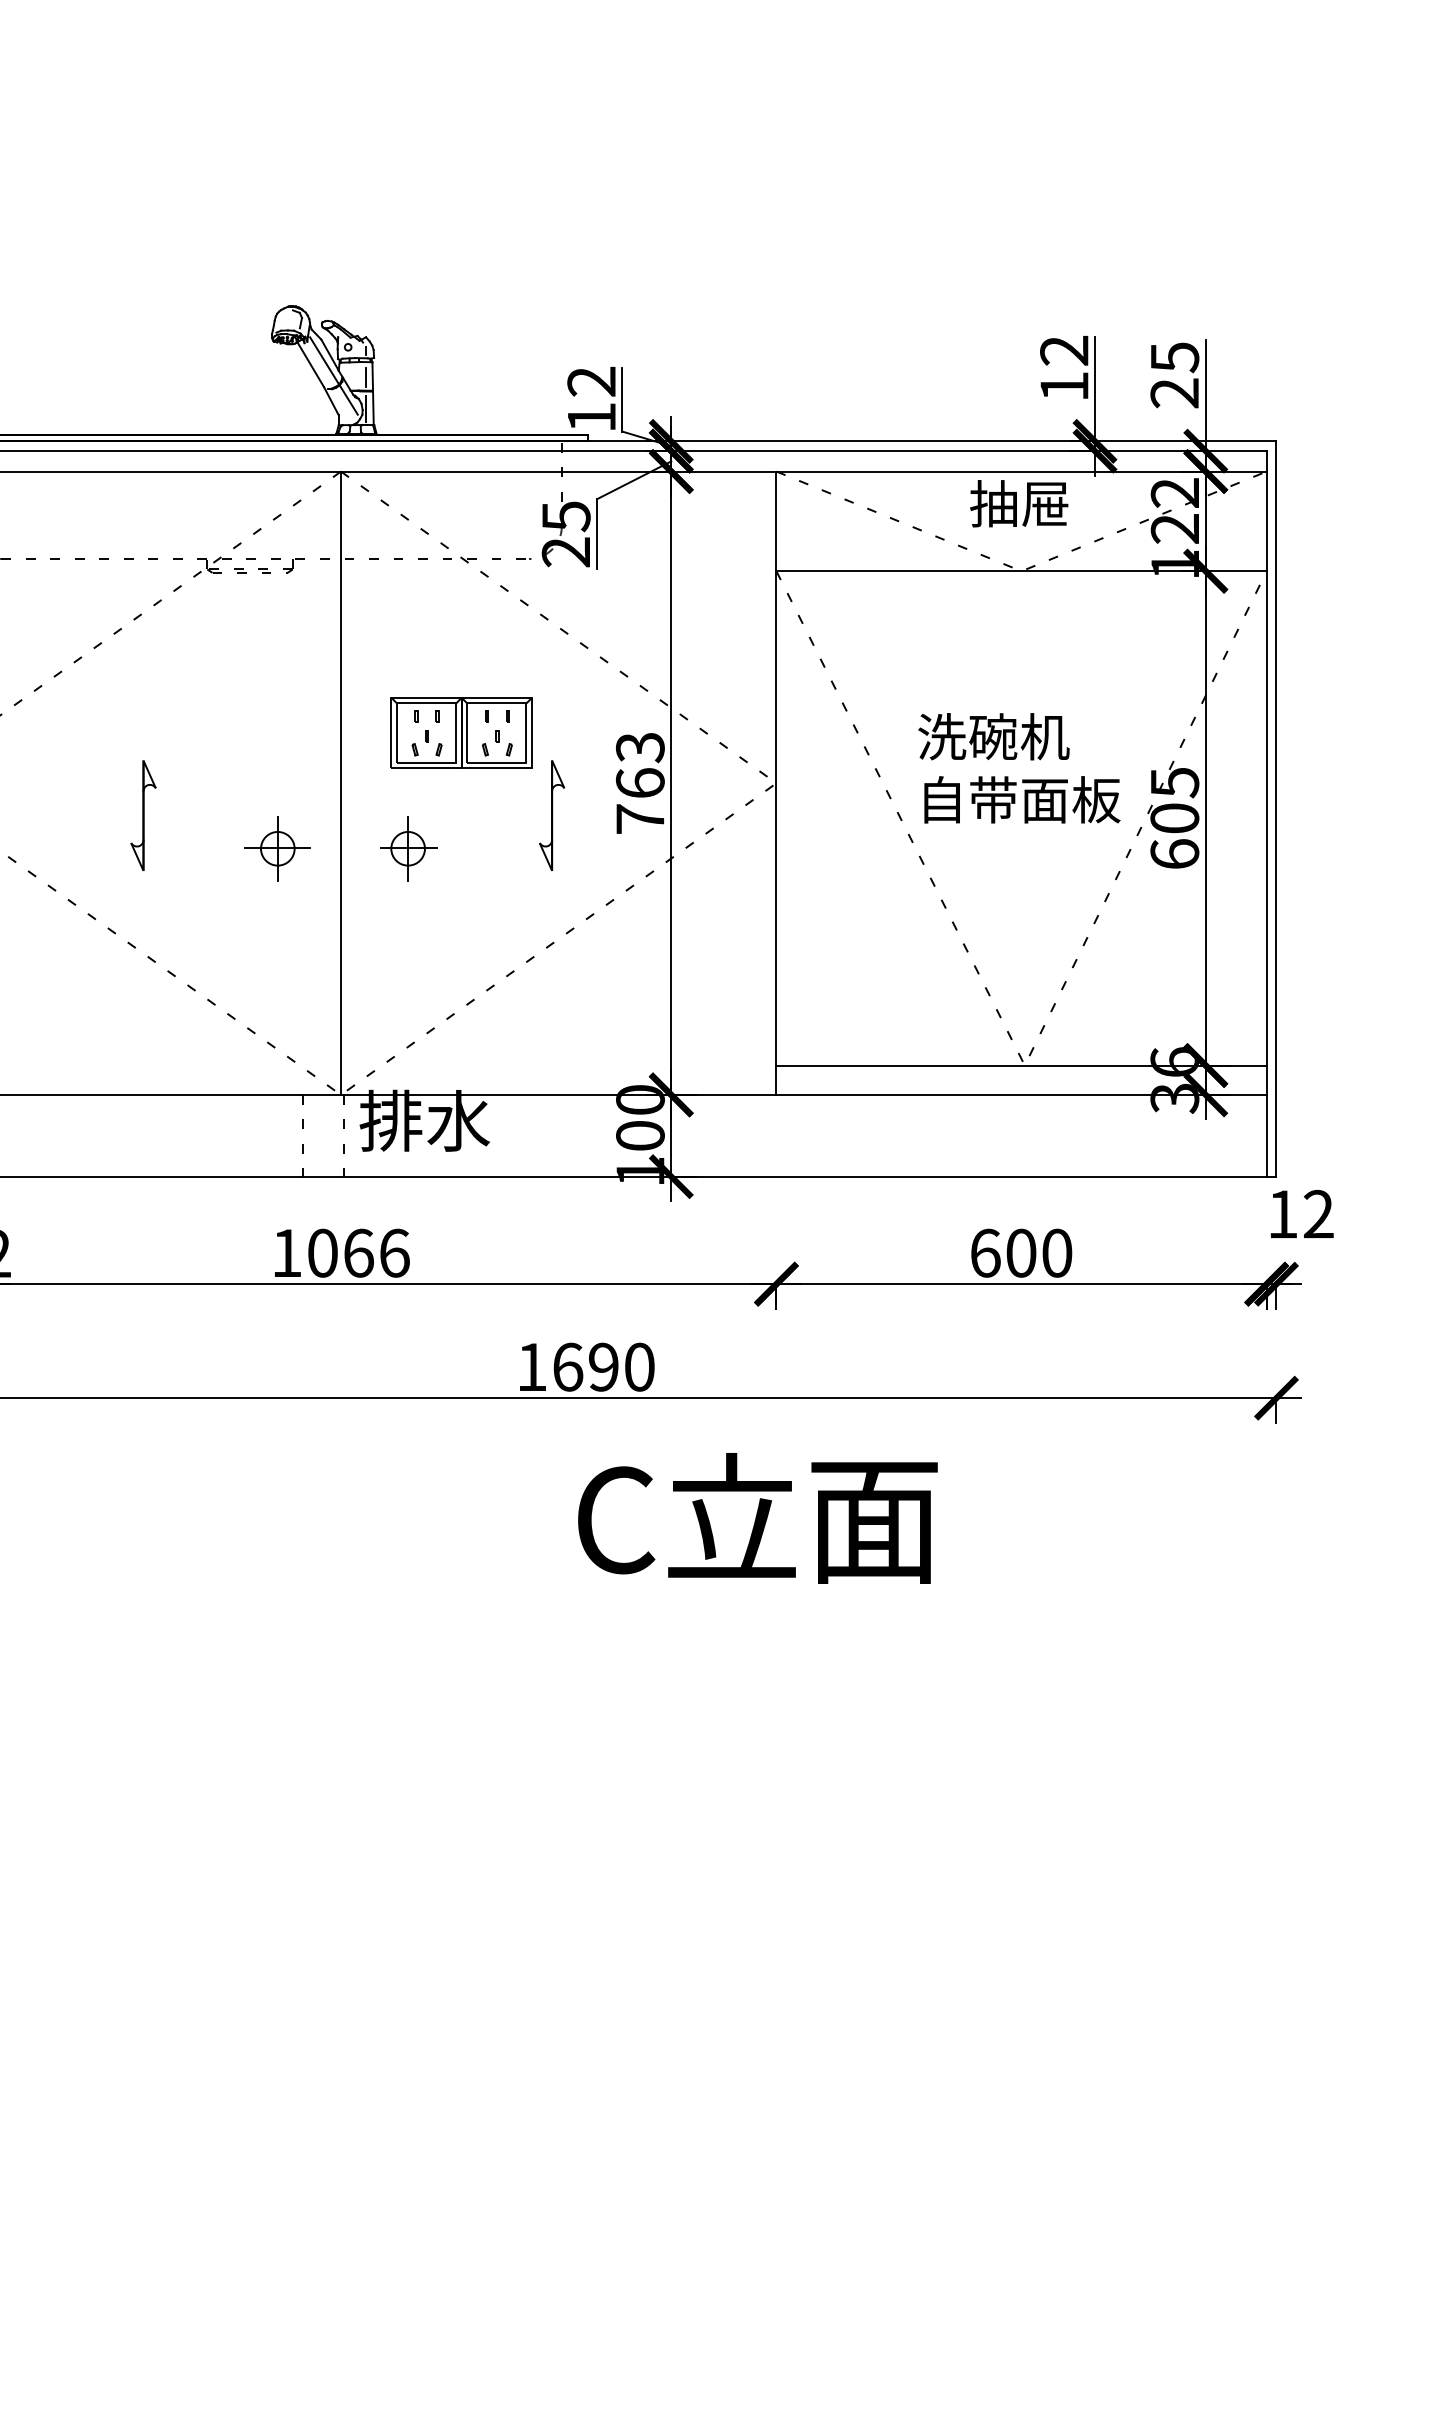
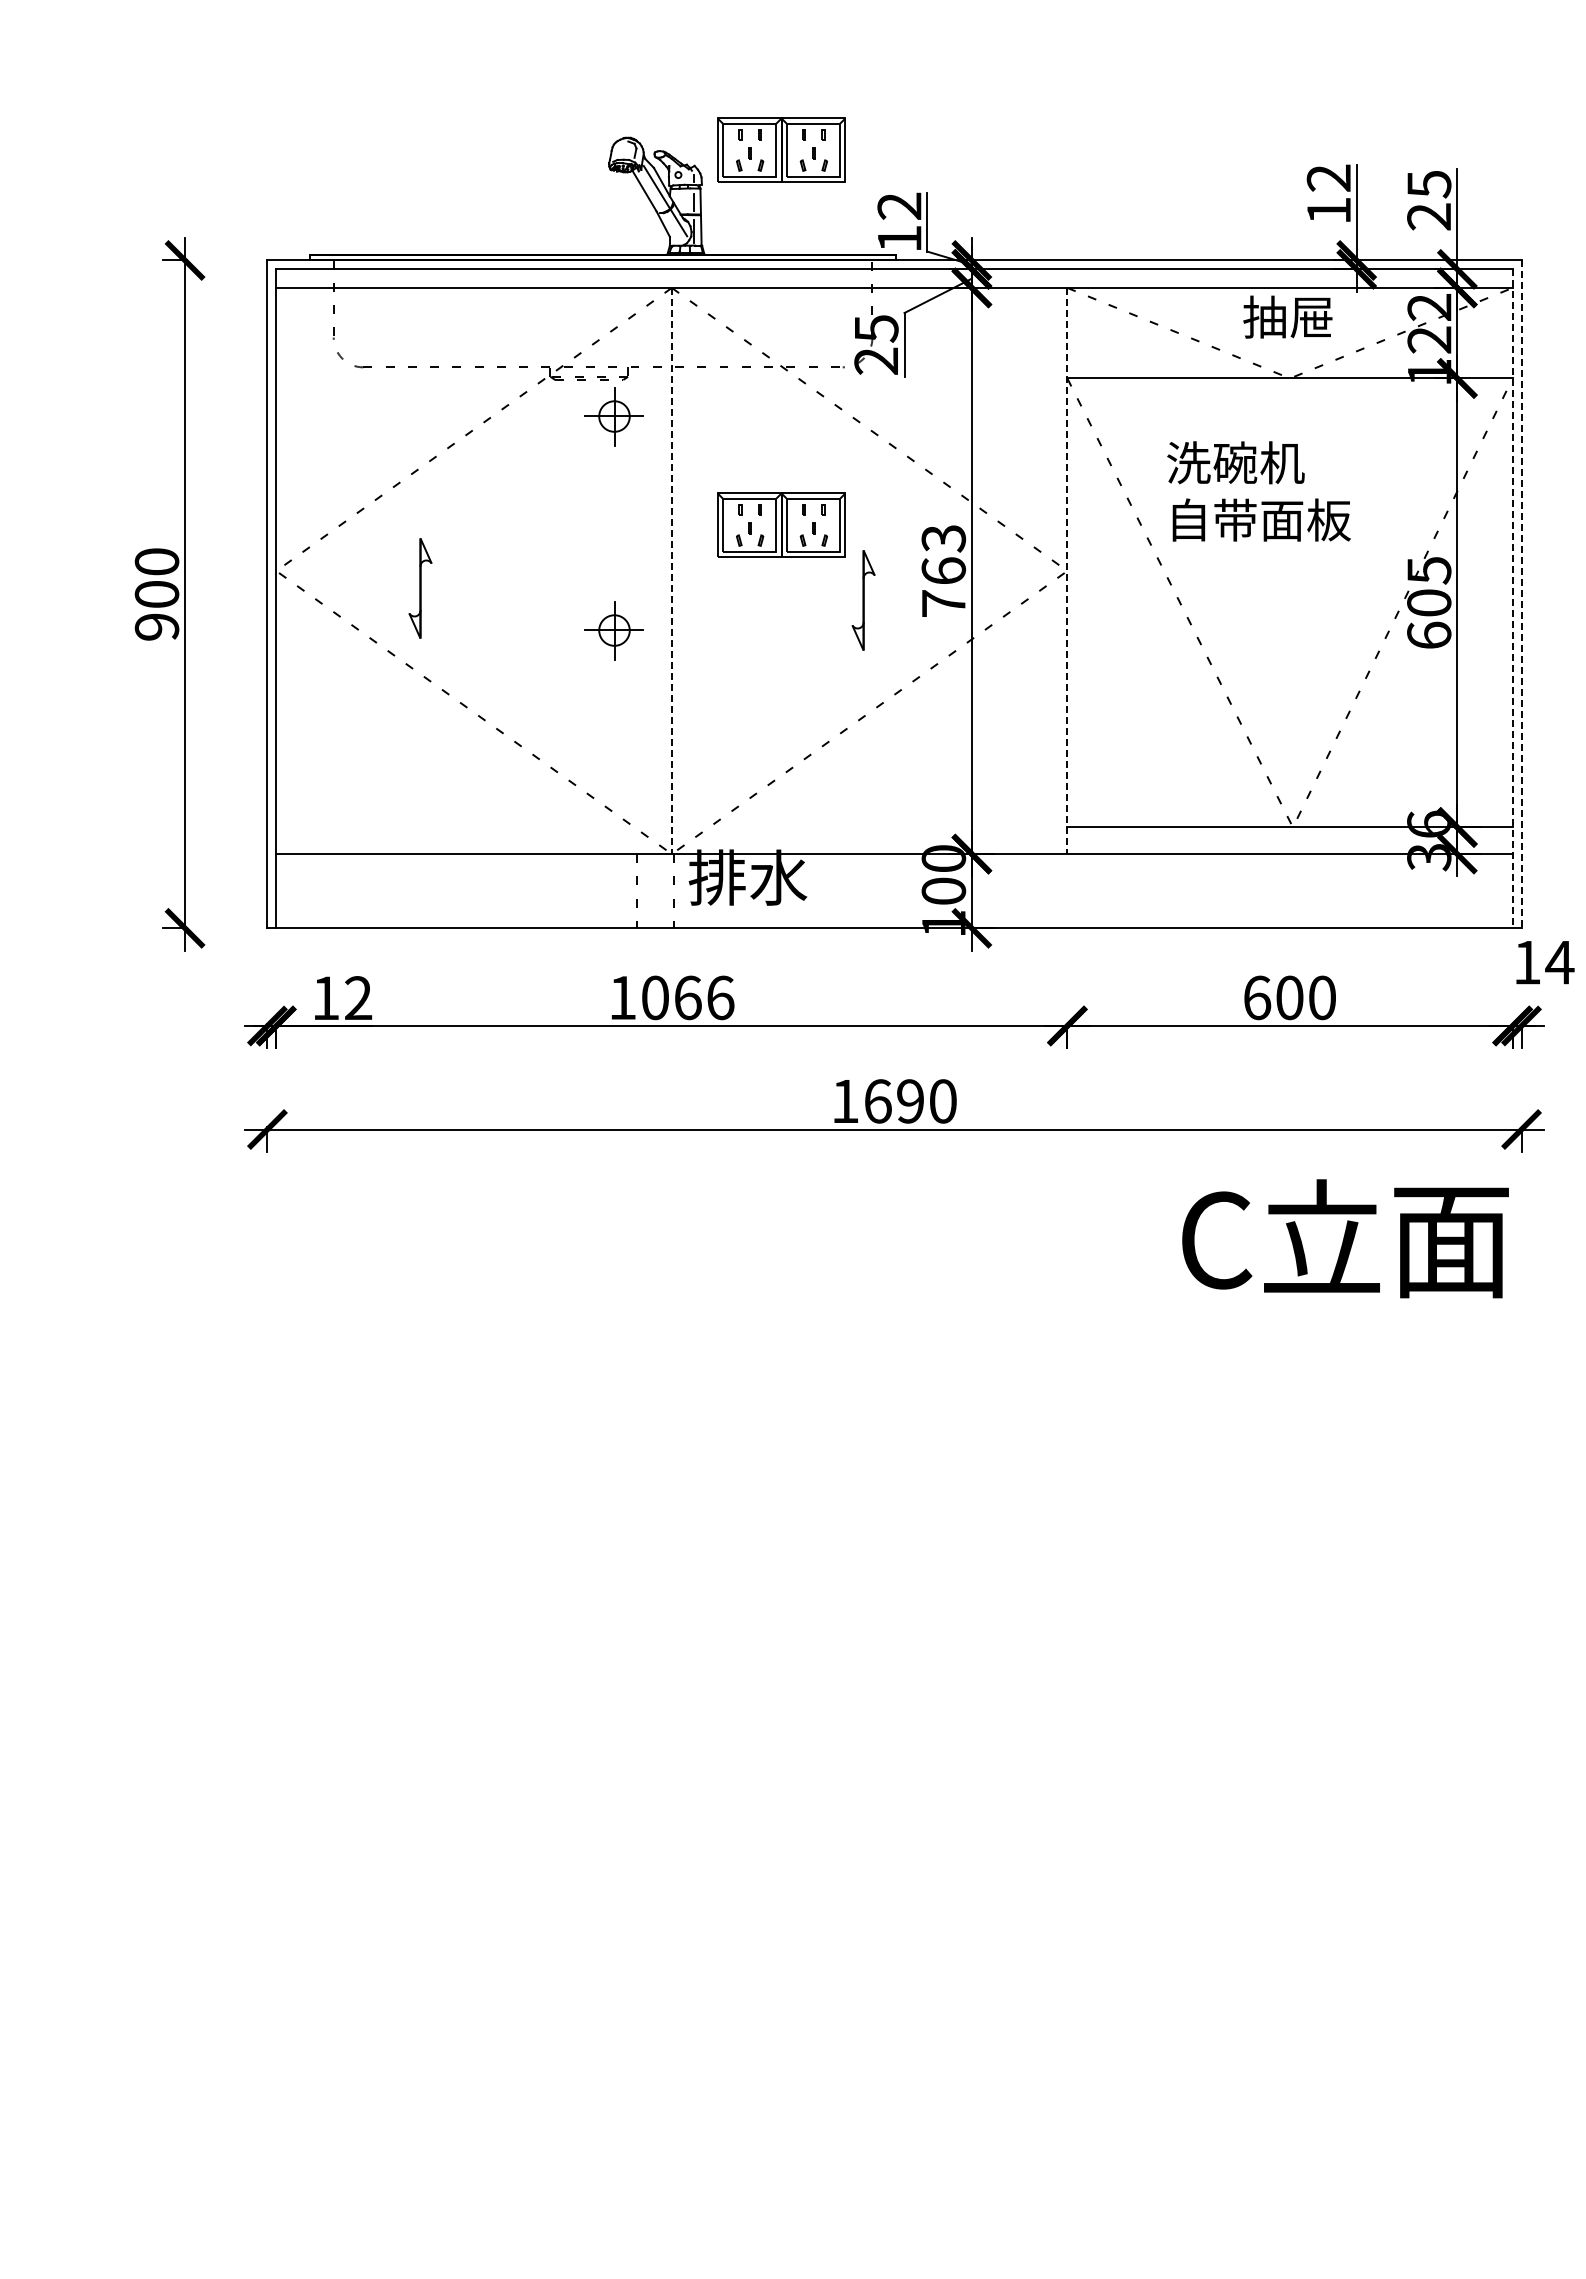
part: (461, 319) -> (781, 149), added
part: (276, 613) -> (613, 416), added
text: (1018, 768) -> (1258, 491), moved
line: (340, 783) -> (671, 571), solid -> dashed
line: (776, 783) -> (1067, 571), solid -> dashed
line: (1276, 809) -> (1521, 594), solid -> dashed
line: (1266, 814) -> (1512, 599), solid -> dashed
part: (143, 815) -> (420, 588), moved
part: (408, 848) -> (733, 630), removed
text: (1318, 1214) -> (1559, 962), 12 -> 14
text: (757, 1518) -> (1345, 1238), moved

